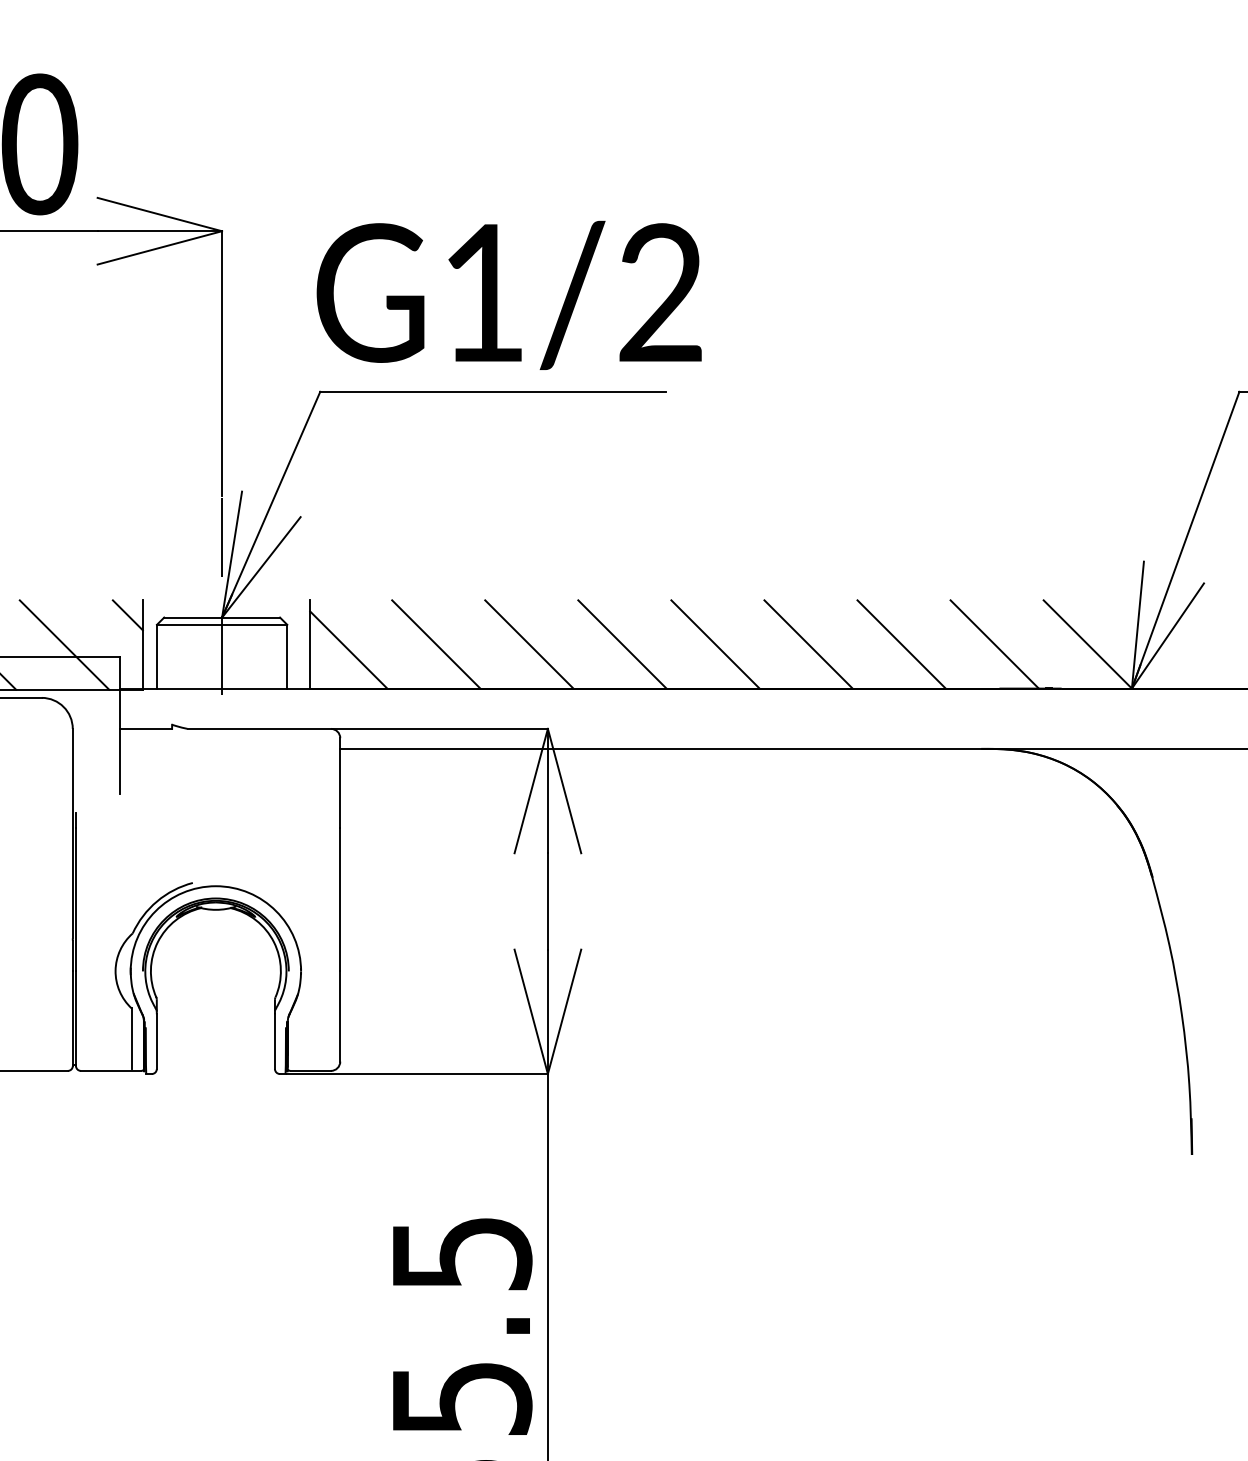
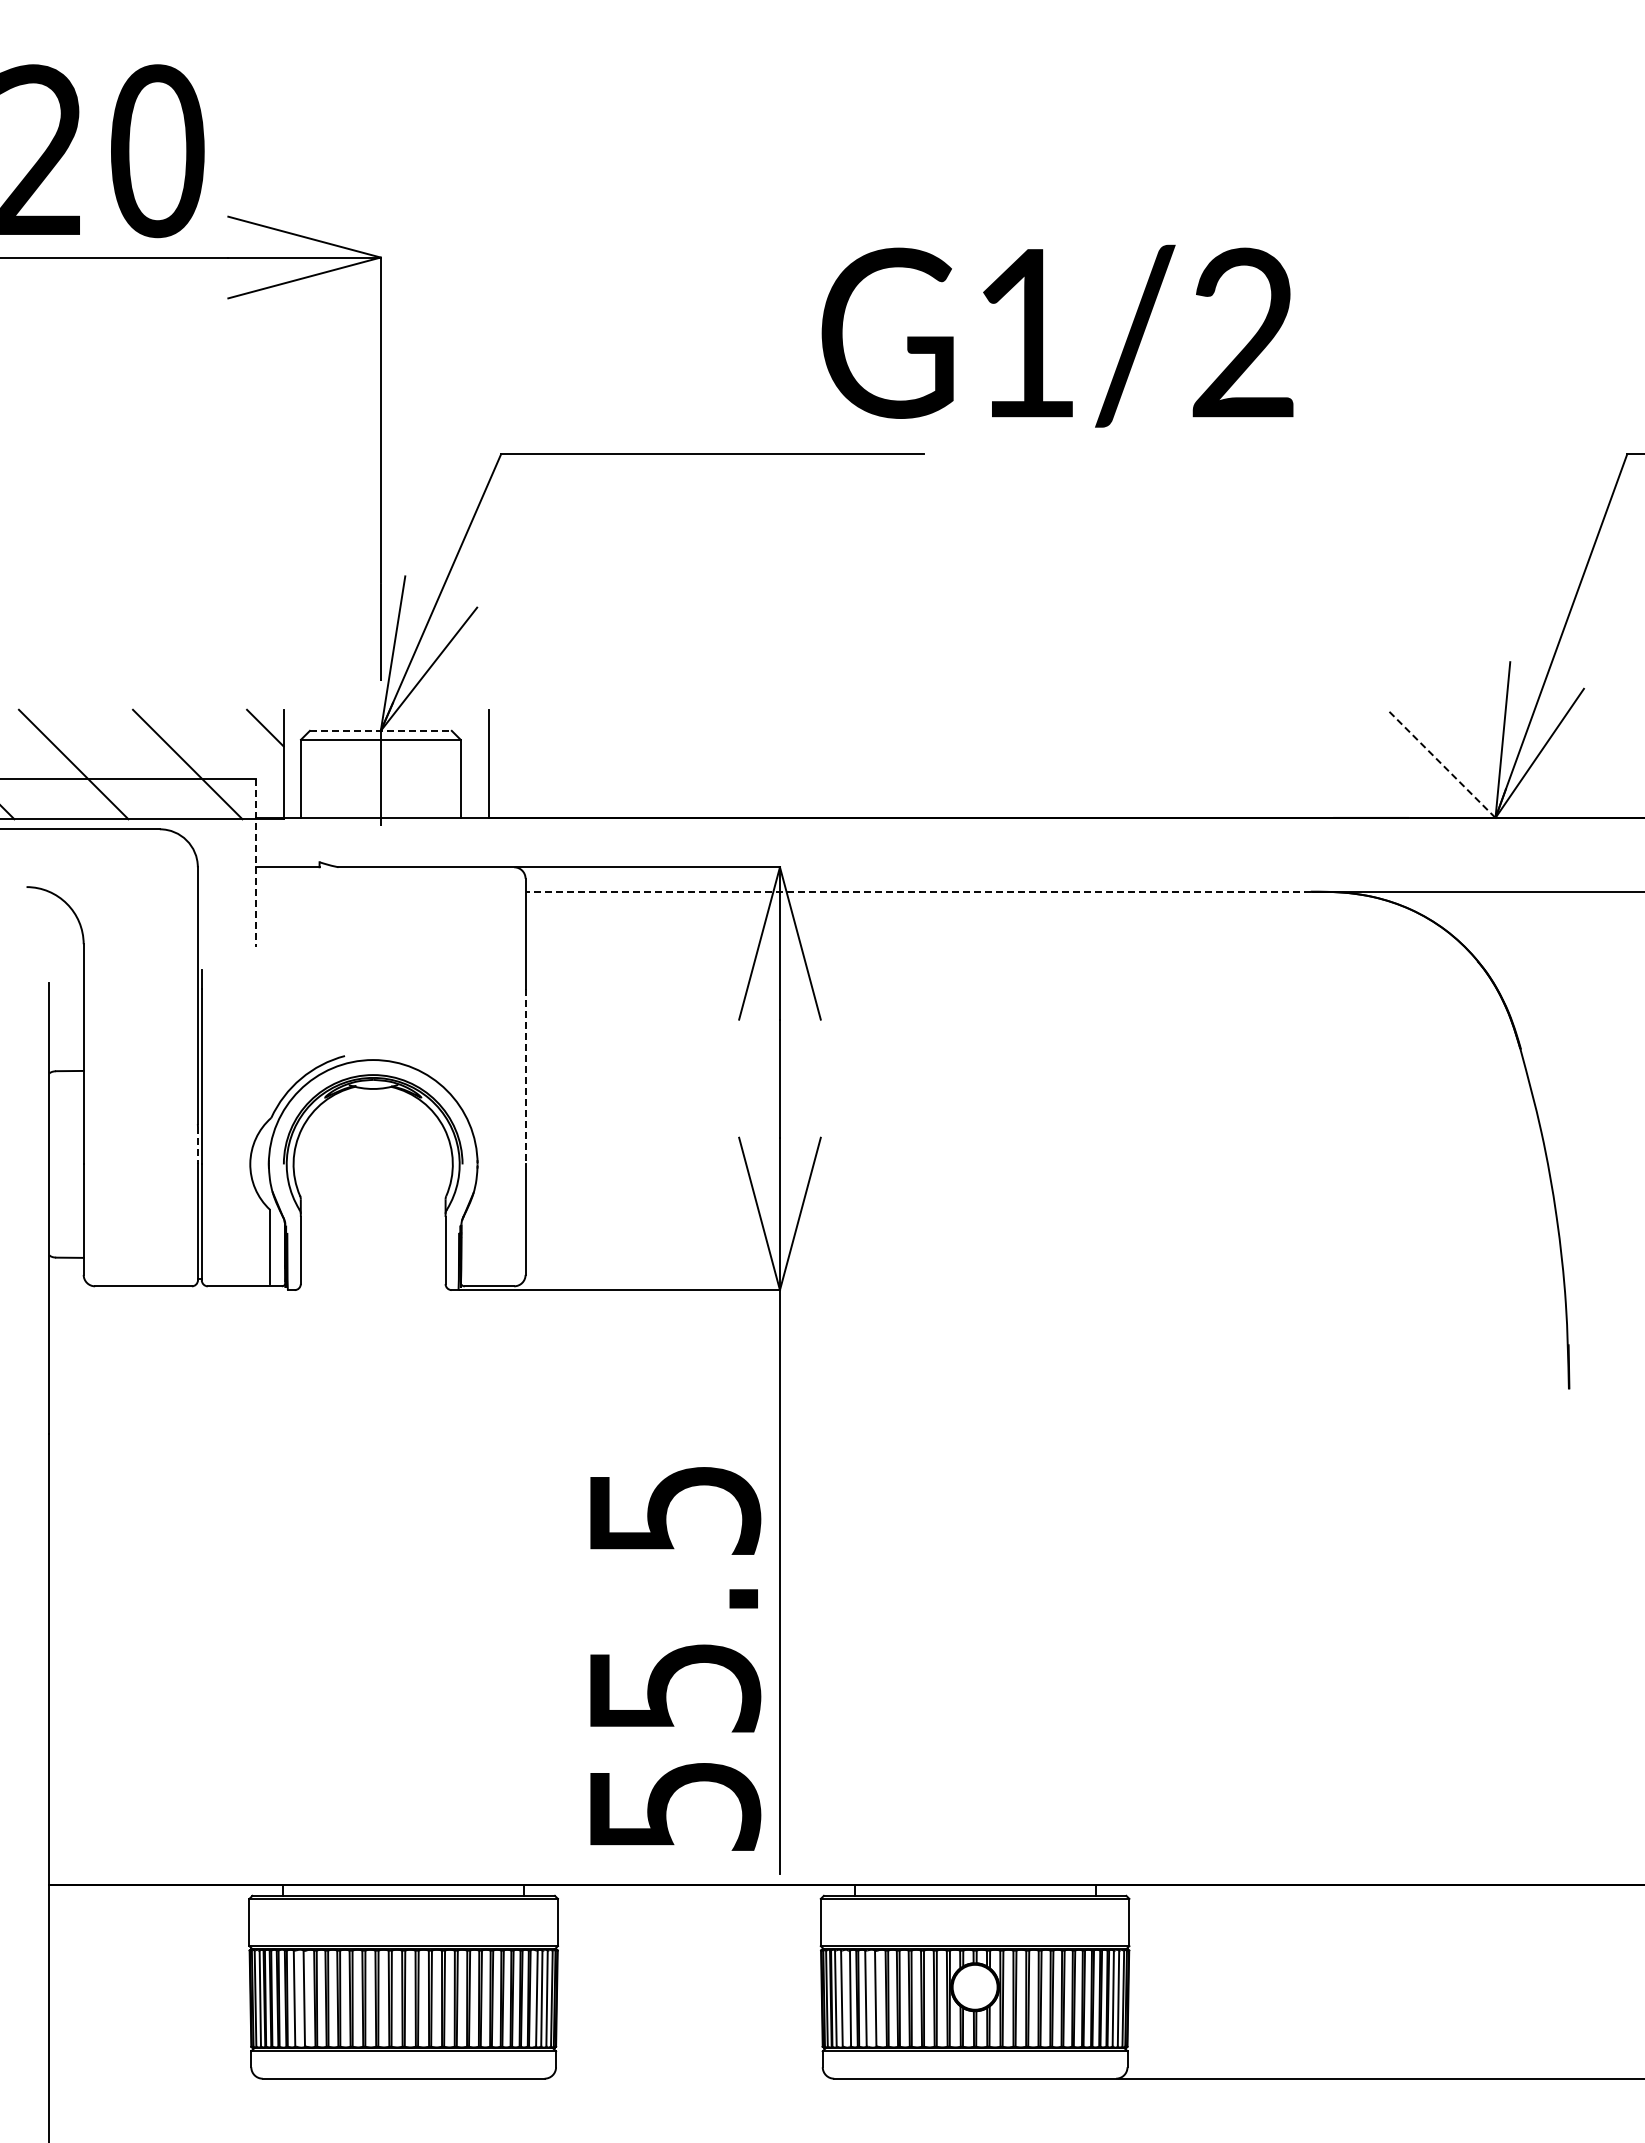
text: (509, 294) -> (1057, 335), moved
line: (221, 617) -> (380, 730), solid -> dashed
line: (436, 644) -> (643, 763), removed
line: (529, 644) -> (757, 763), removed
line: (622, 644) -> (871, 763), removed
line: (715, 644) -> (985, 763), removed
line: (808, 644) -> (1099, 763), removed
line: (901, 644) -> (1213, 763), removed
line: (994, 644) -> (1327, 763), removed
line: (1087, 644) -> (1441, 763), solid -> dashed
line: (348, 649) -> (535, 770), removed
line: (120, 725) -> (256, 863), solid -> dashed
line: (660, 748) -> (918, 891), solid -> dashed
line: (340, 899) -> (525, 1076), solid -> dashed
line: (72, 955) -> (197, 1145), solid -> dashed

